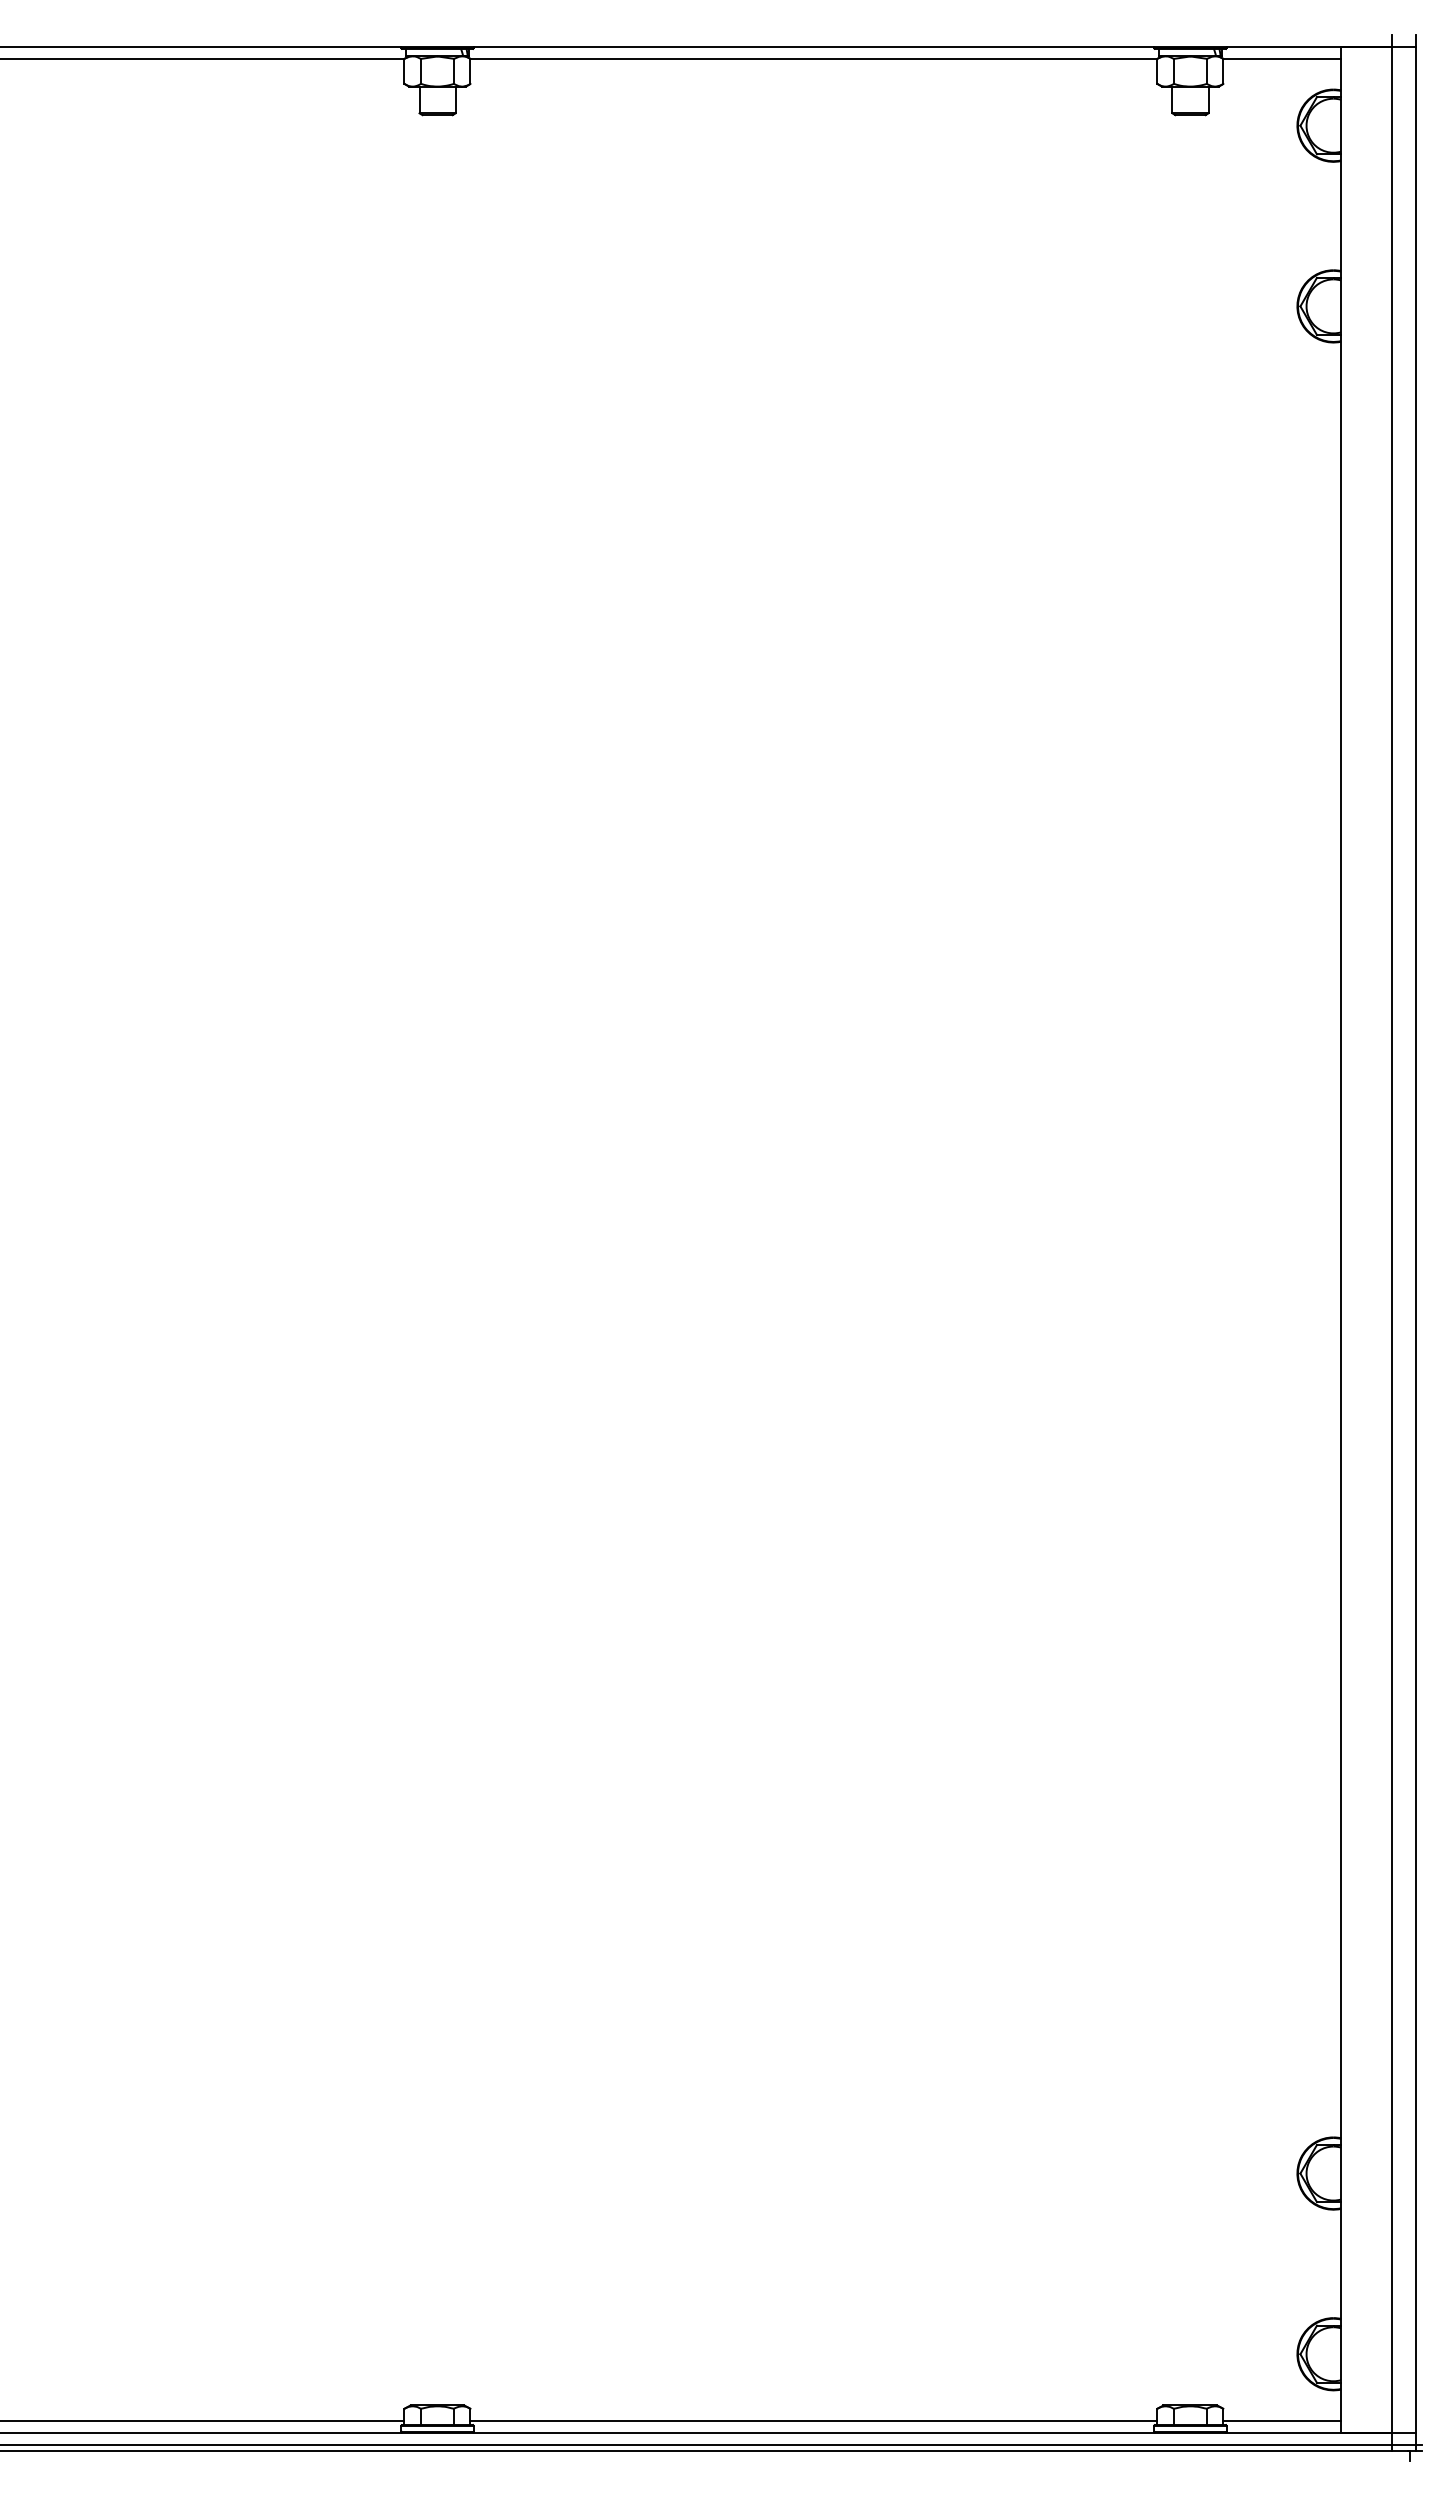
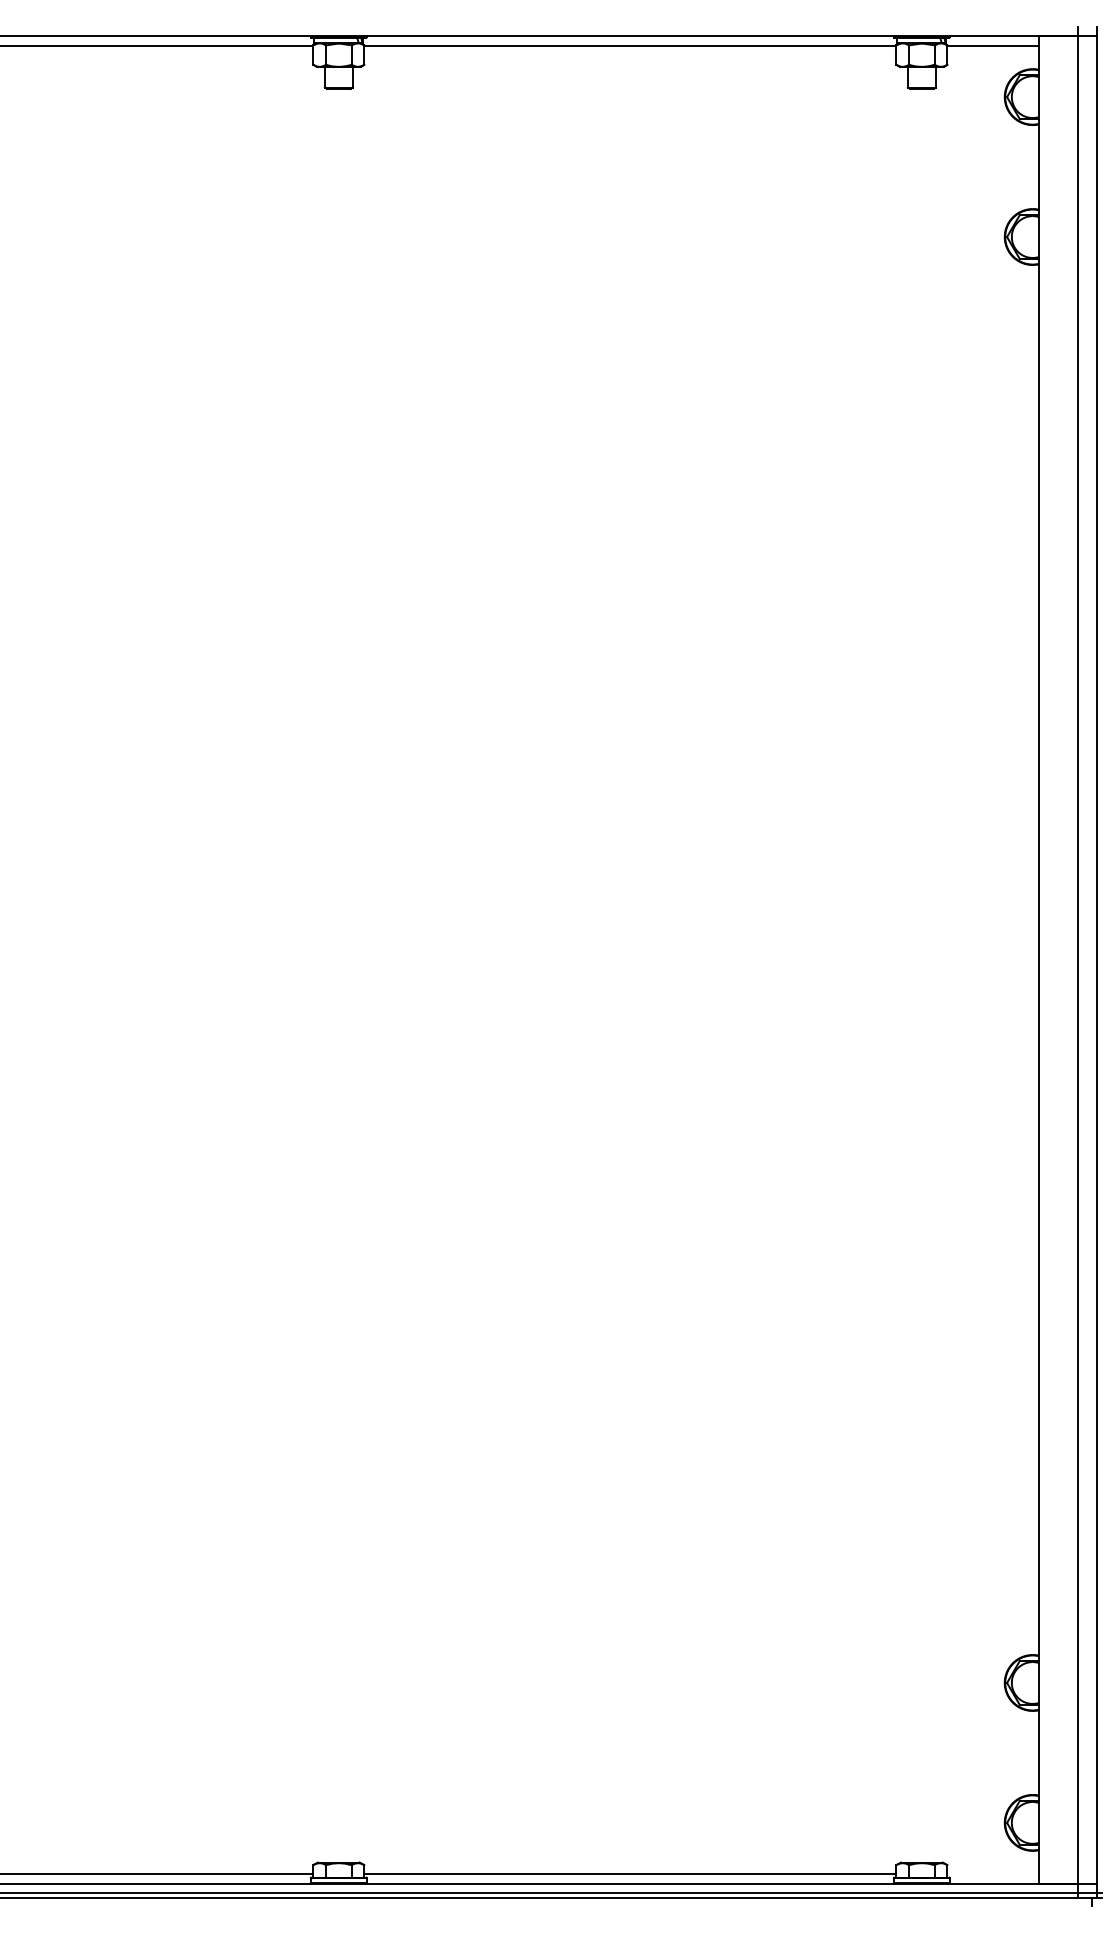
line: (1282, 2420) -> (993, 1874), removed

